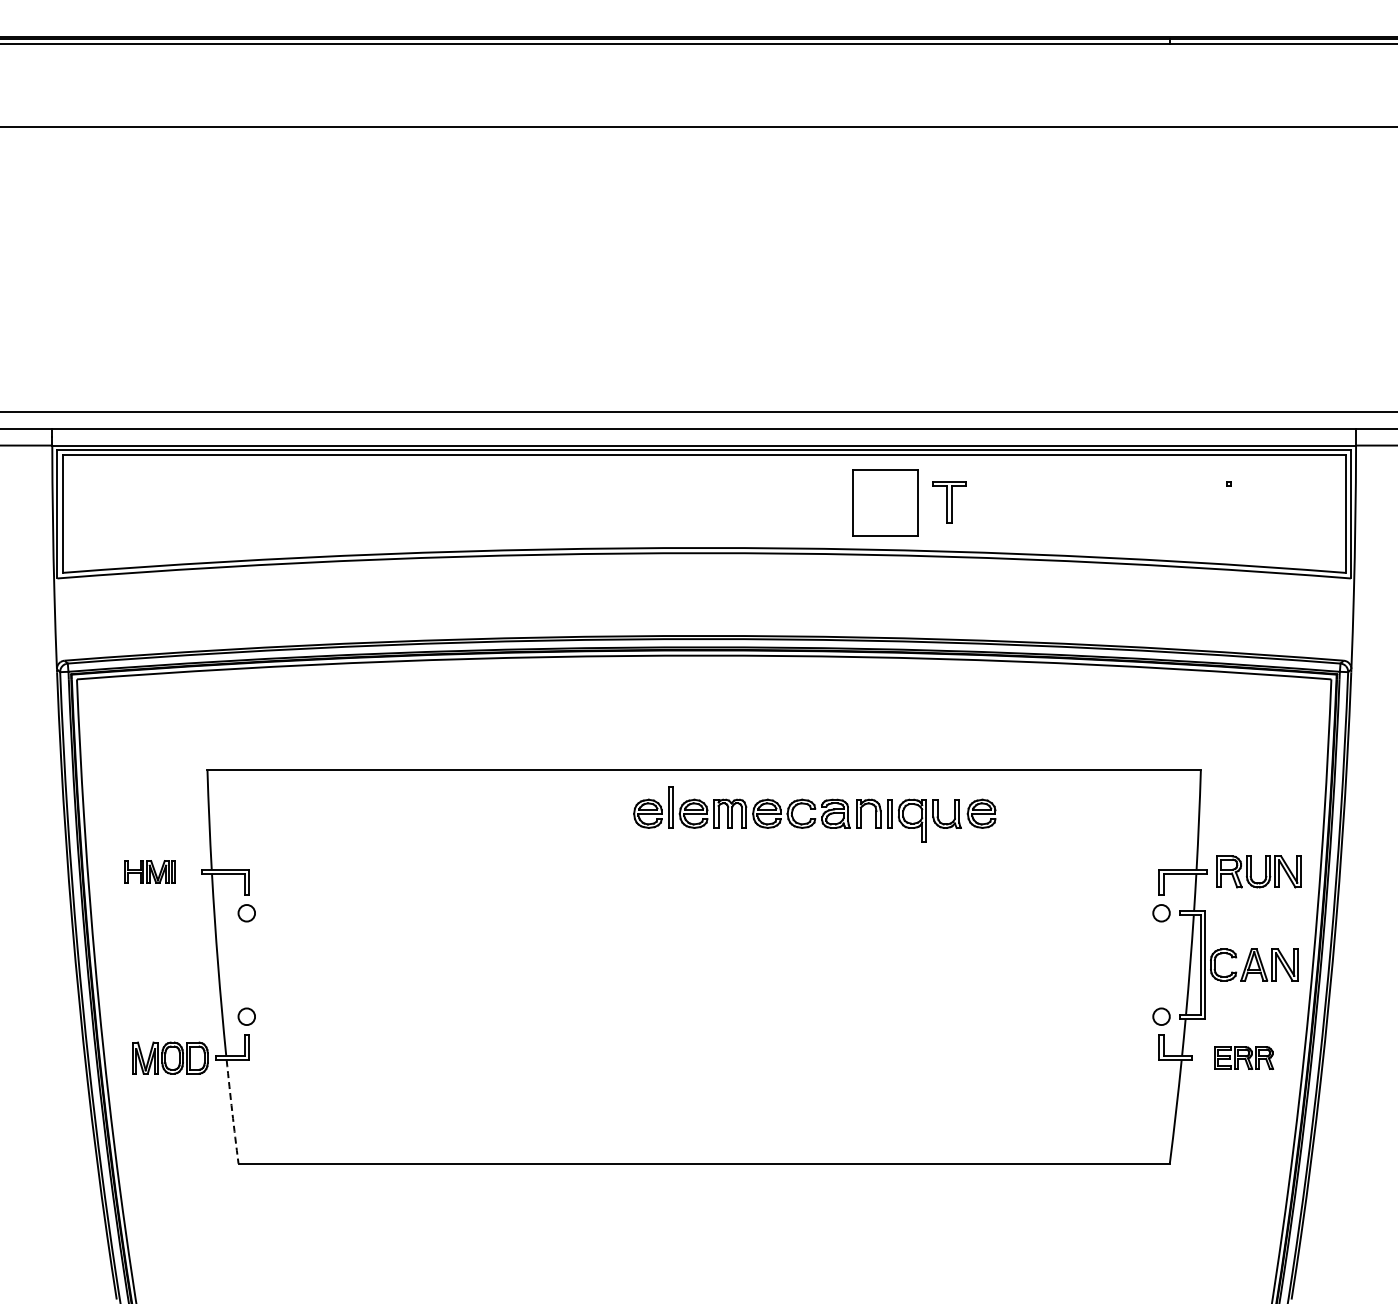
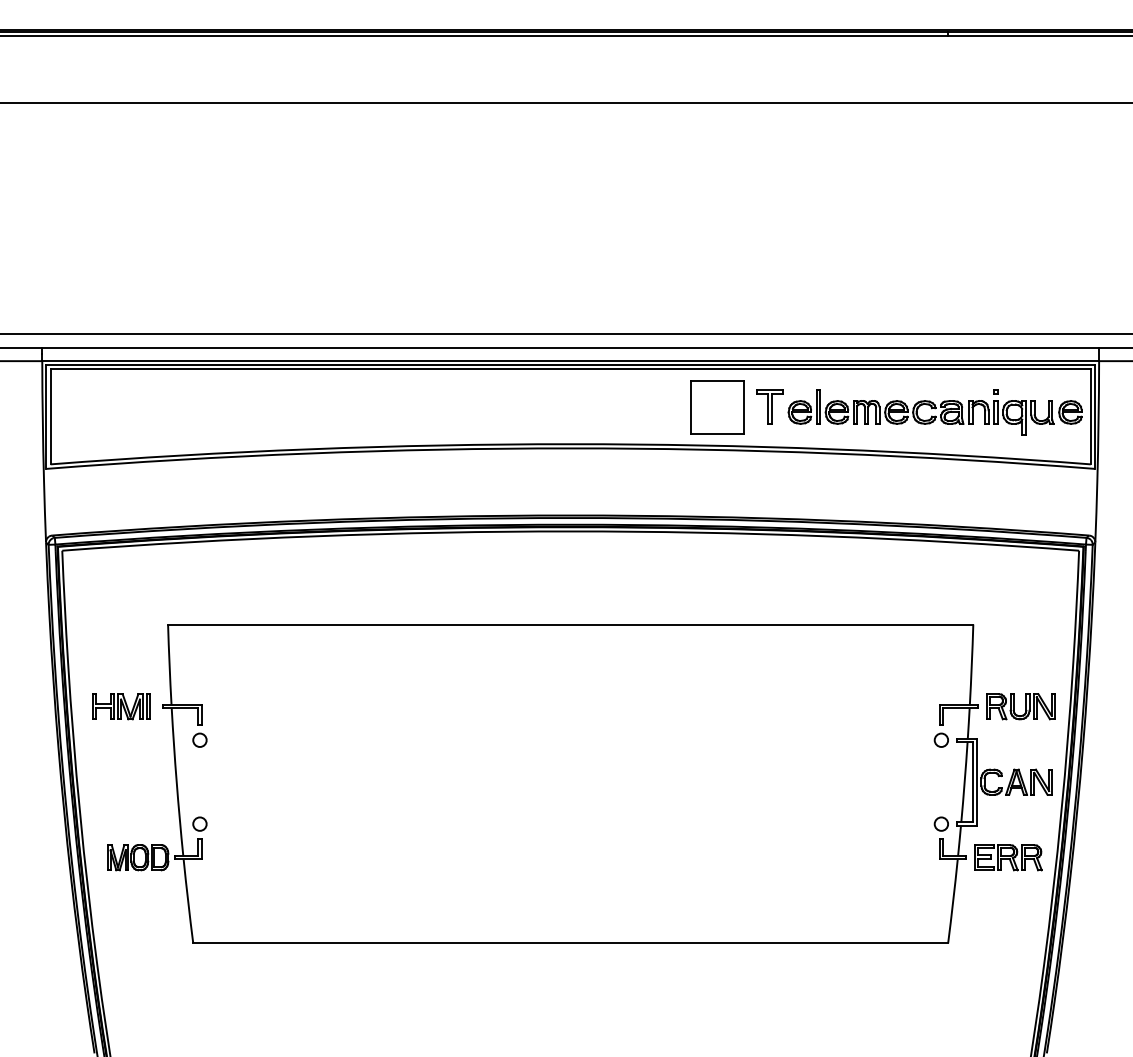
part: (814, 814) -> (934, 412), moved
part: (150, 871) -> (121, 706), size x1.43
part: (1244, 1057) -> (1008, 857), size x1.43
arc: (232, 1111) -> (188, 900), dashed -> solid

